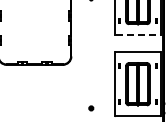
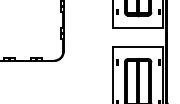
line: (138, 35) -> (138, 28), dashed -> solid

